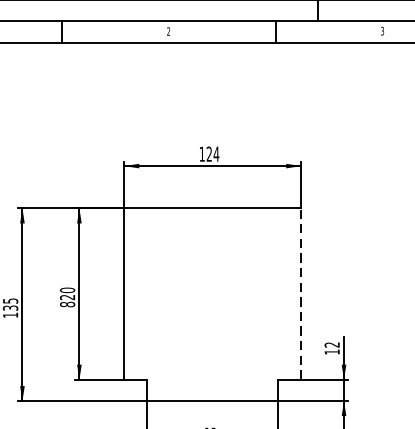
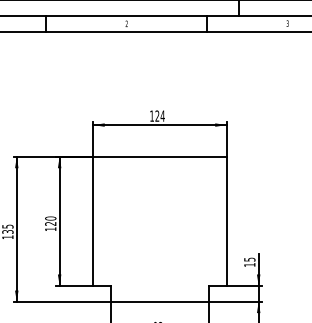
line: (301, 292) -> (226, 220), dashed -> solid
text: (67, 304) -> (50, 229), 820 -> 120
text: (331, 344) -> (249, 259), 12 -> 15

